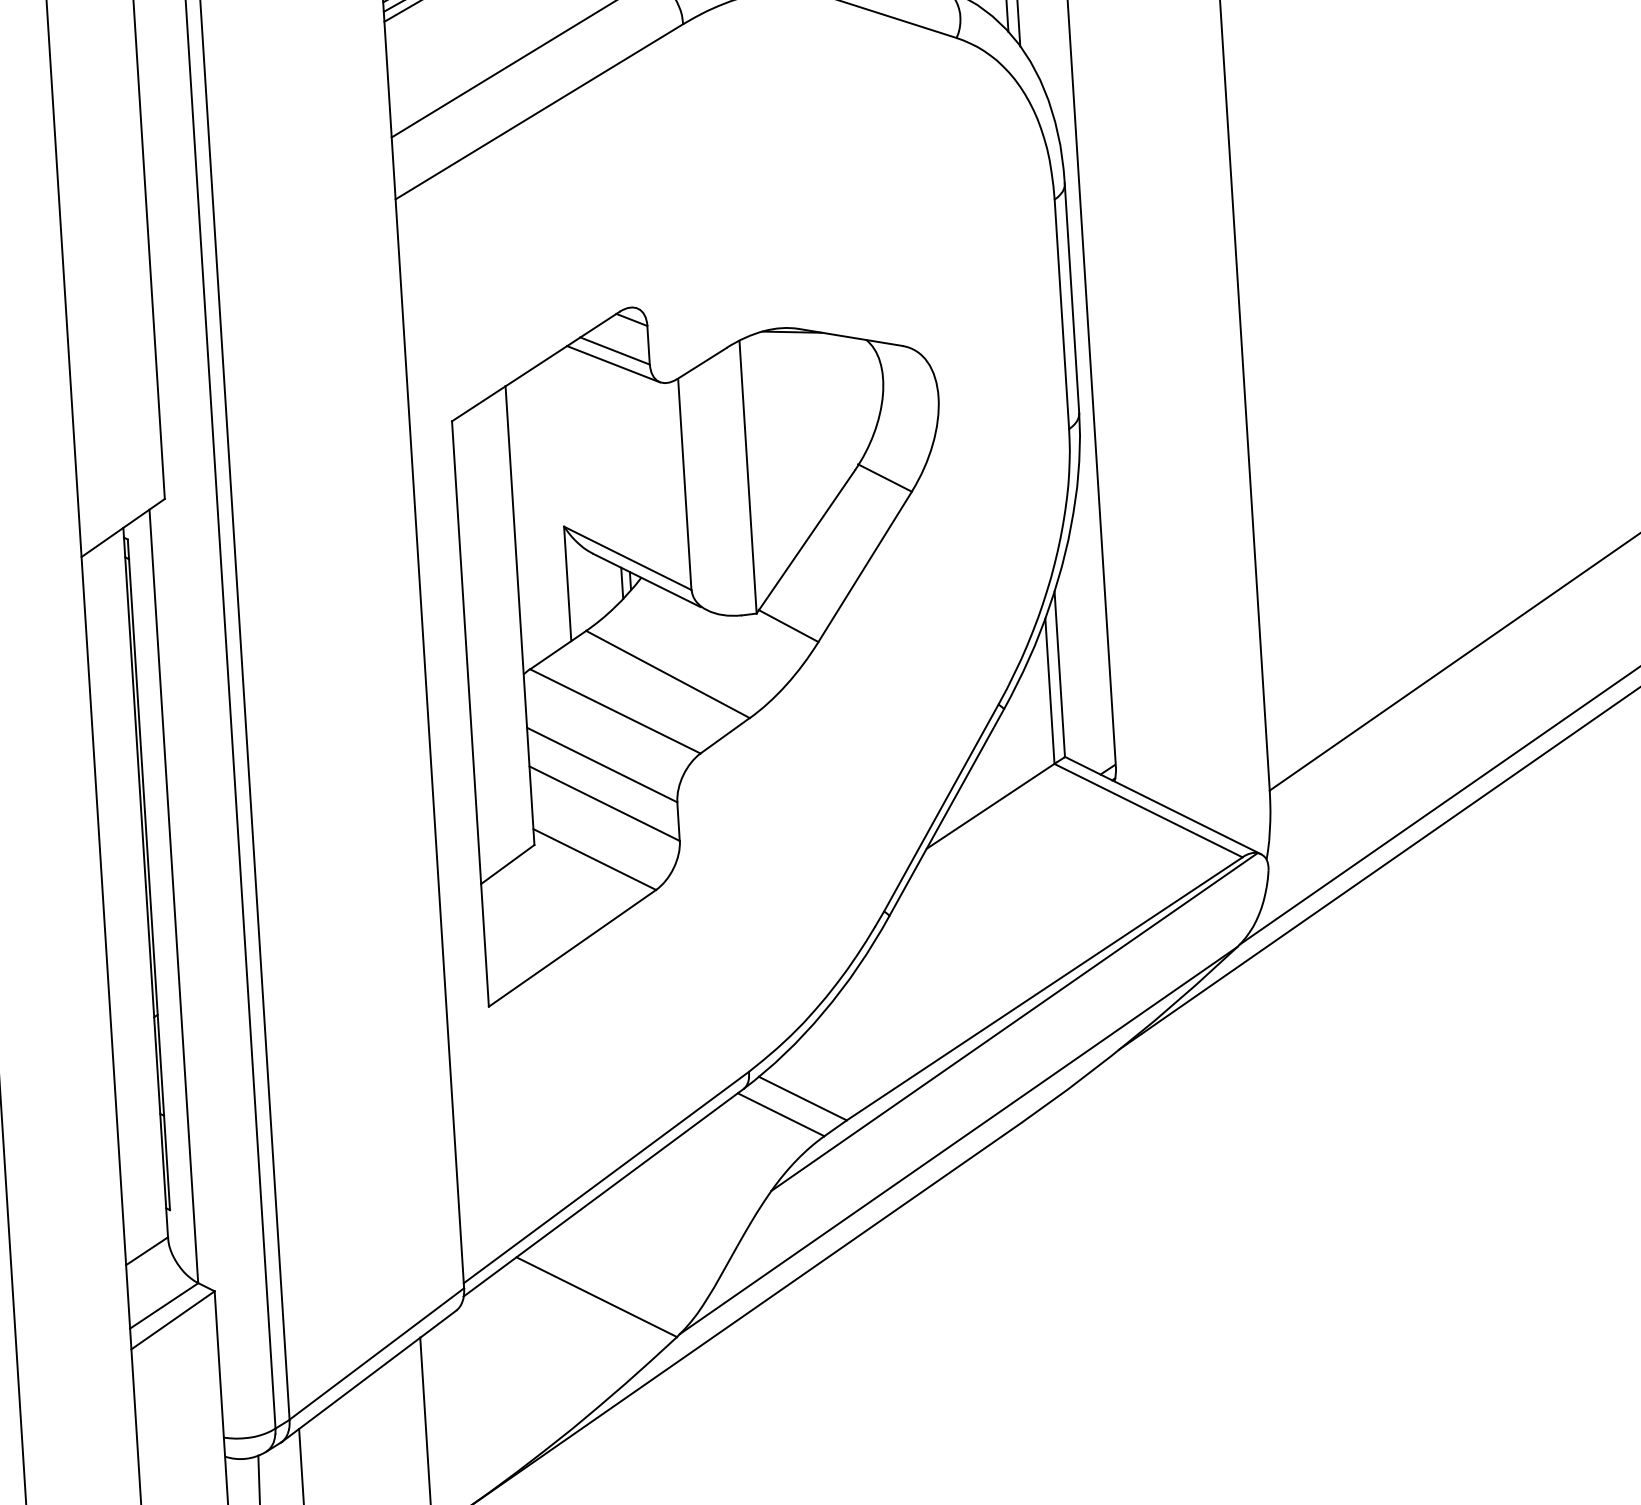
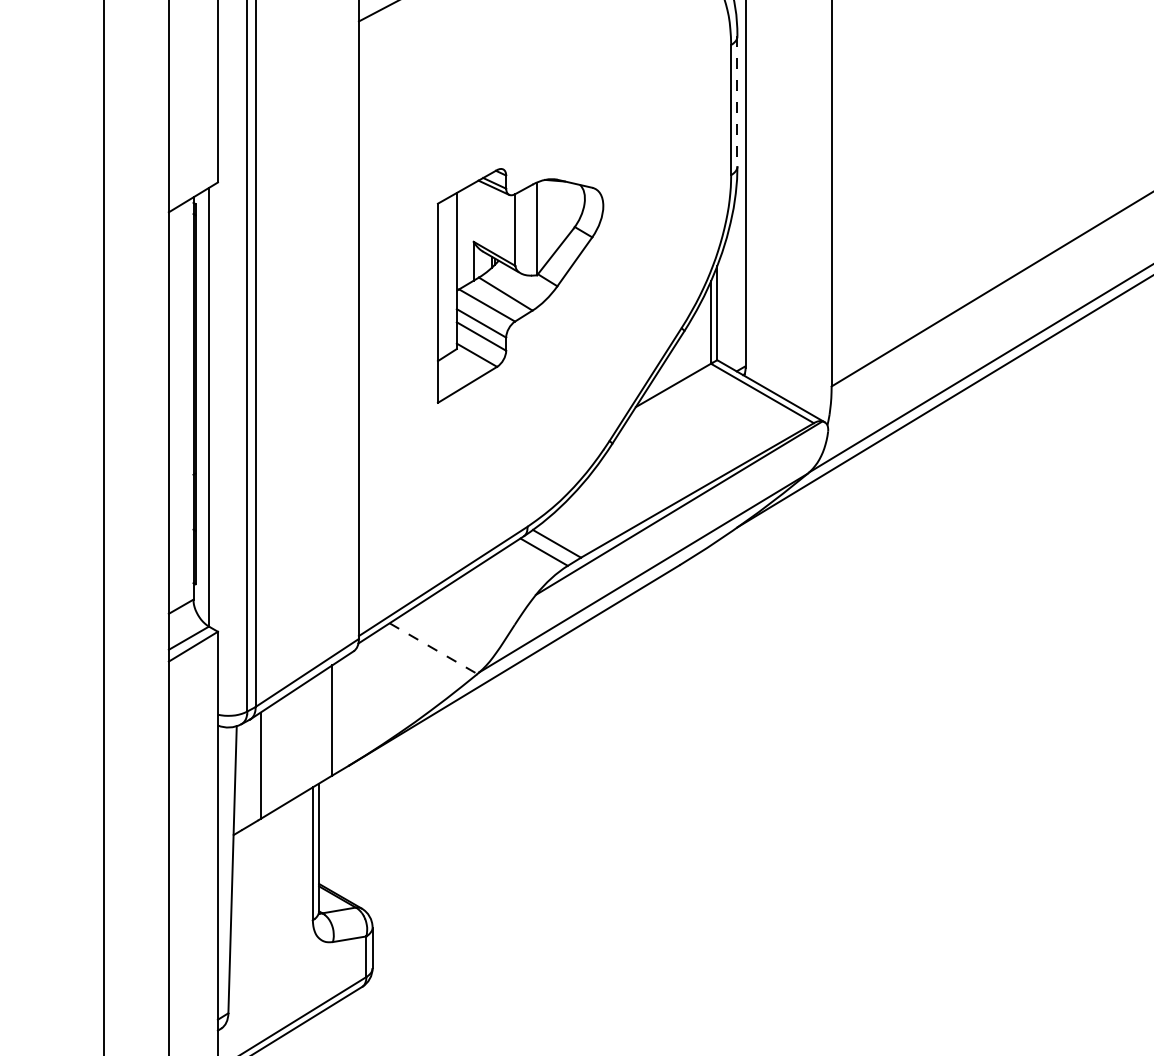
line: (1072, 298) -> (737, 101), solid -> dashed
part: (709, 647) -> (520, 285), size x0.6
line: (596, 1296) -> (433, 648), solid -> dashed

